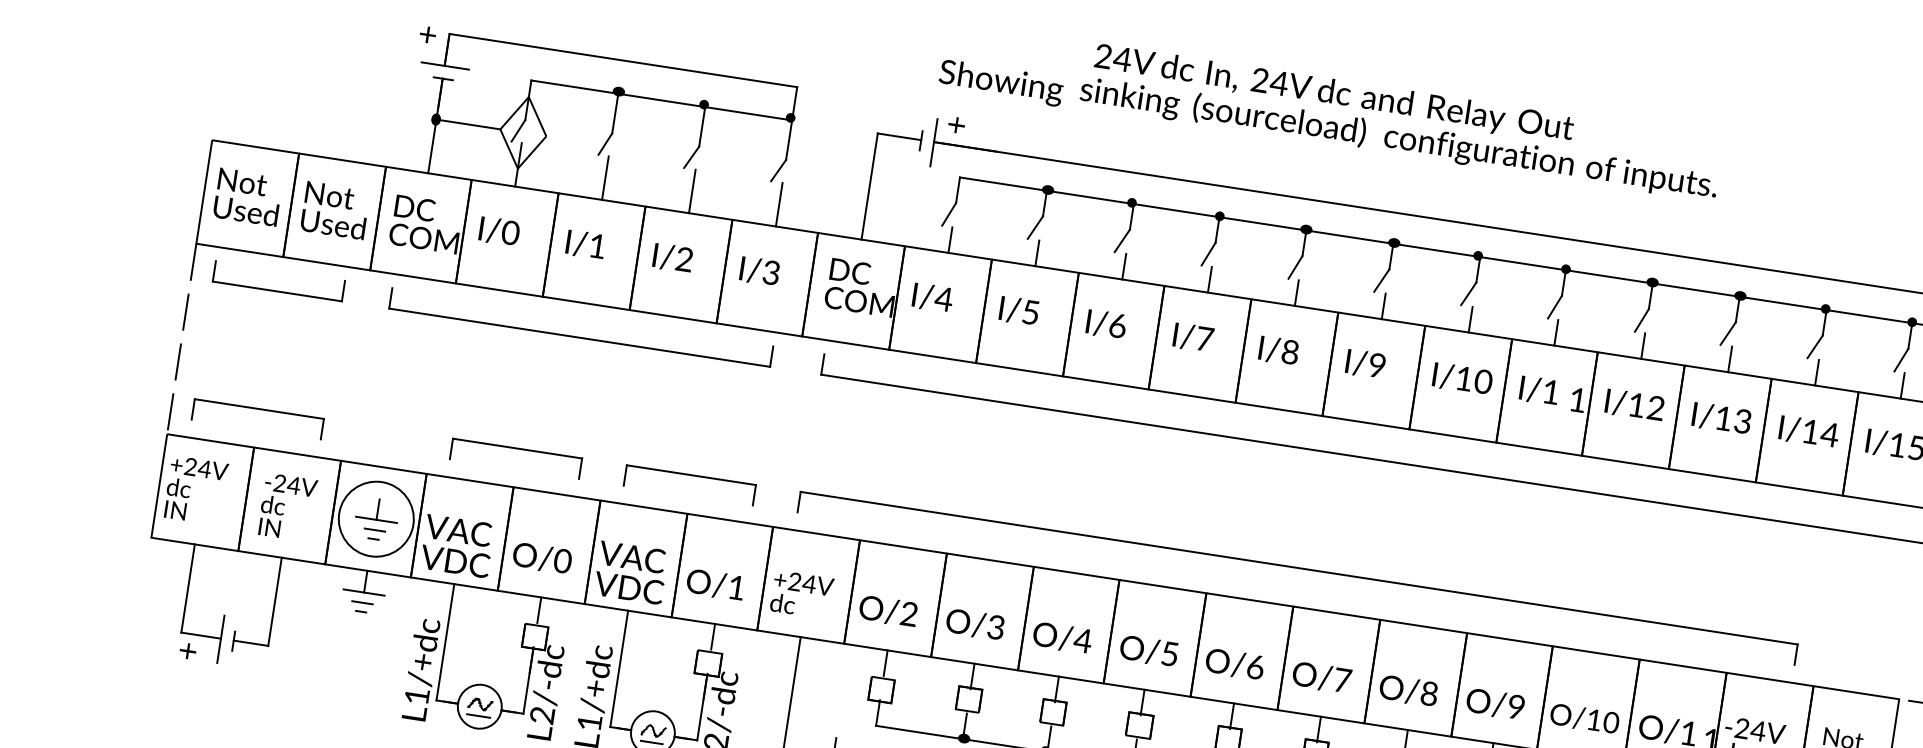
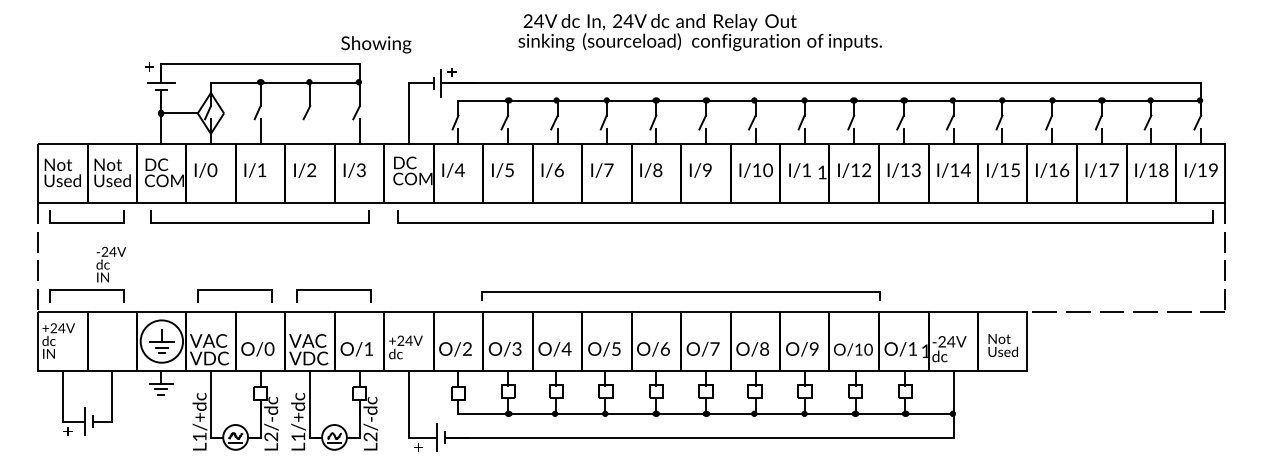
text: (1001, 82) -> (376, 44), moved
line: (692, 191) -> (310, 131), removed
text: (287, 507) -> (111, 264), moved
part: (1296, 577) -> (680, 295), size x0.7

